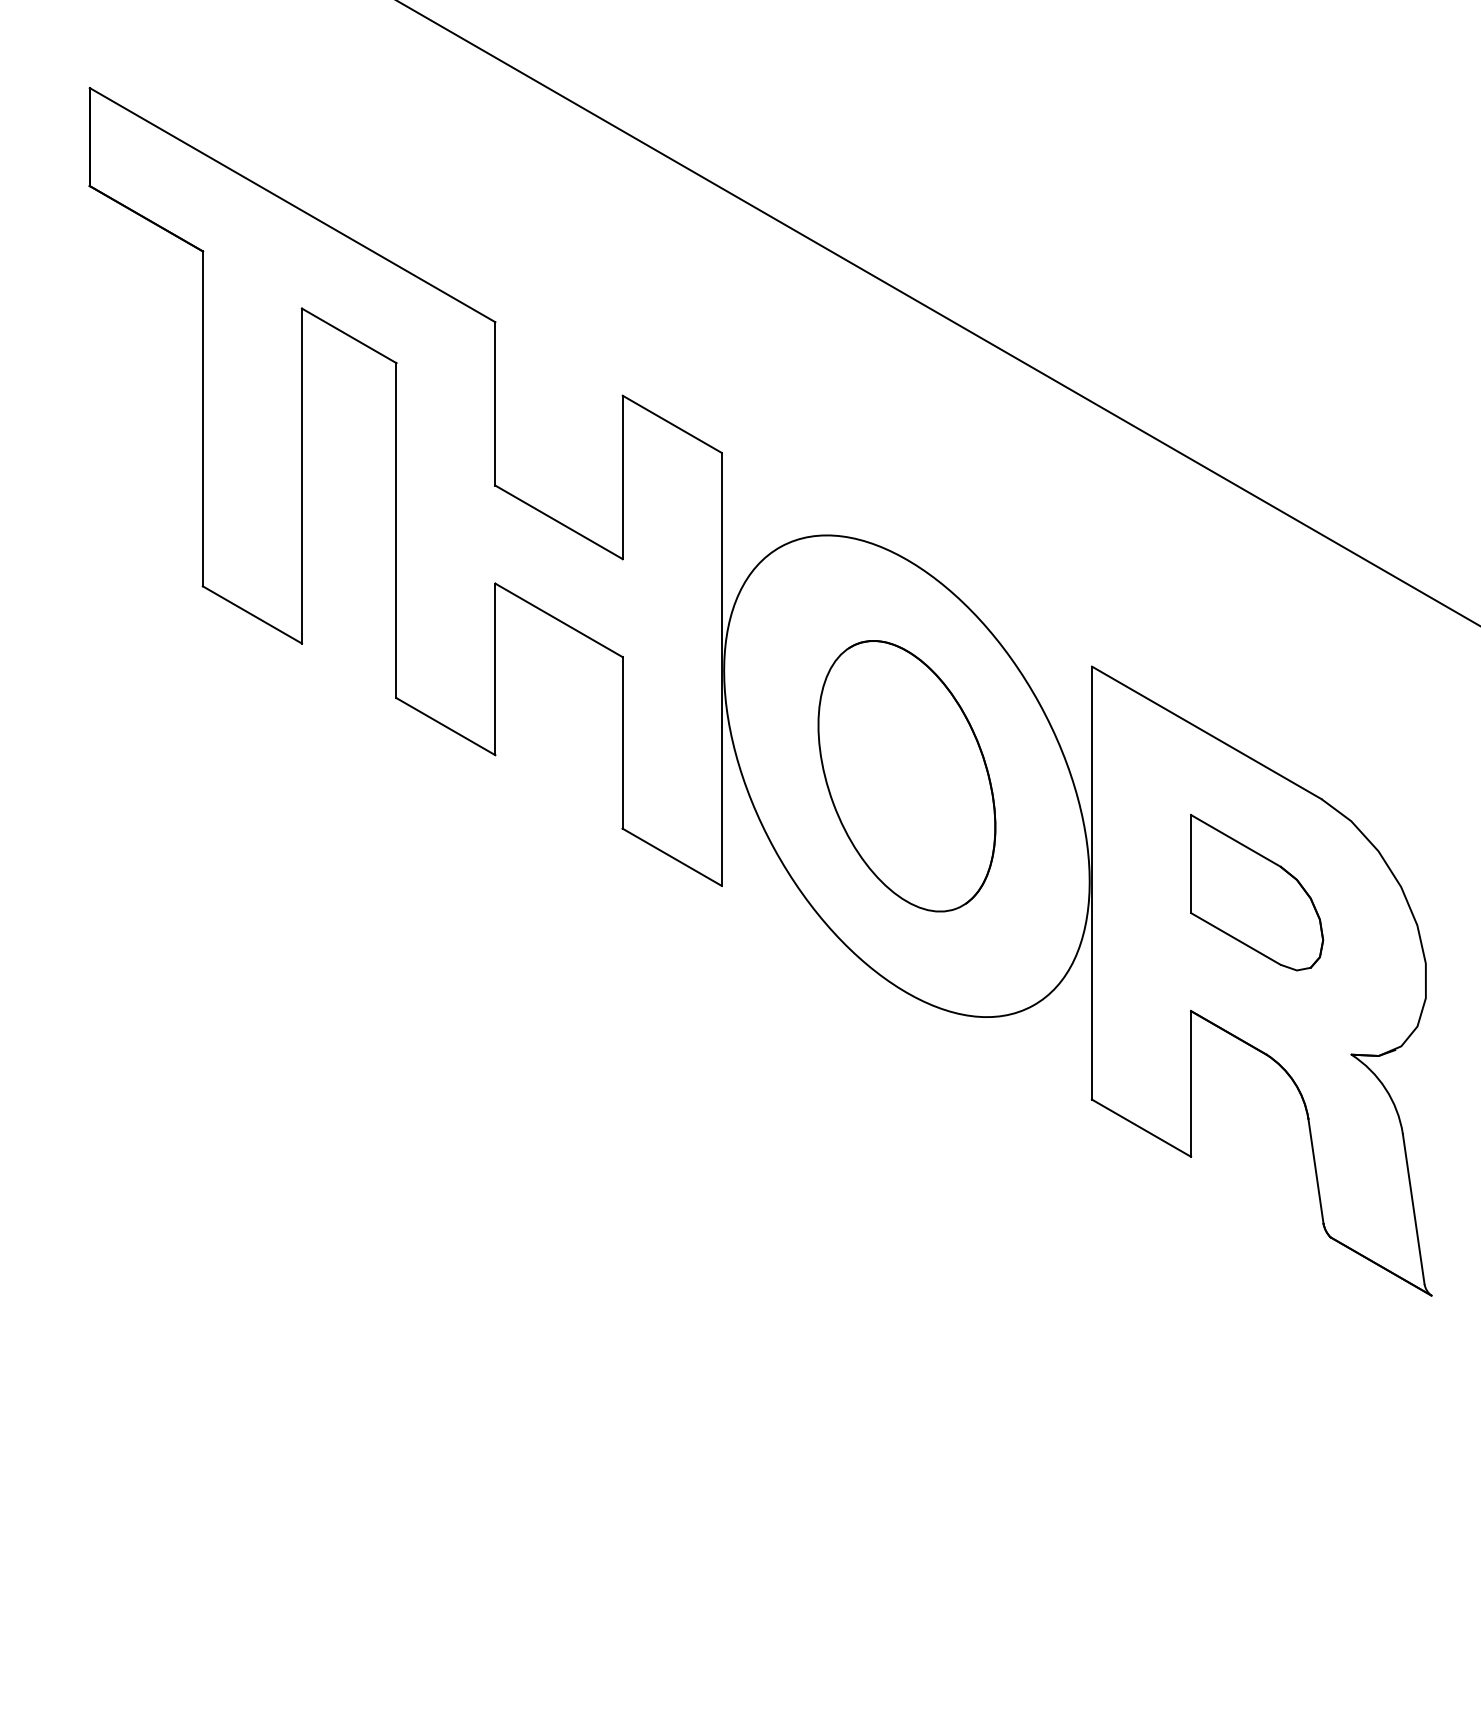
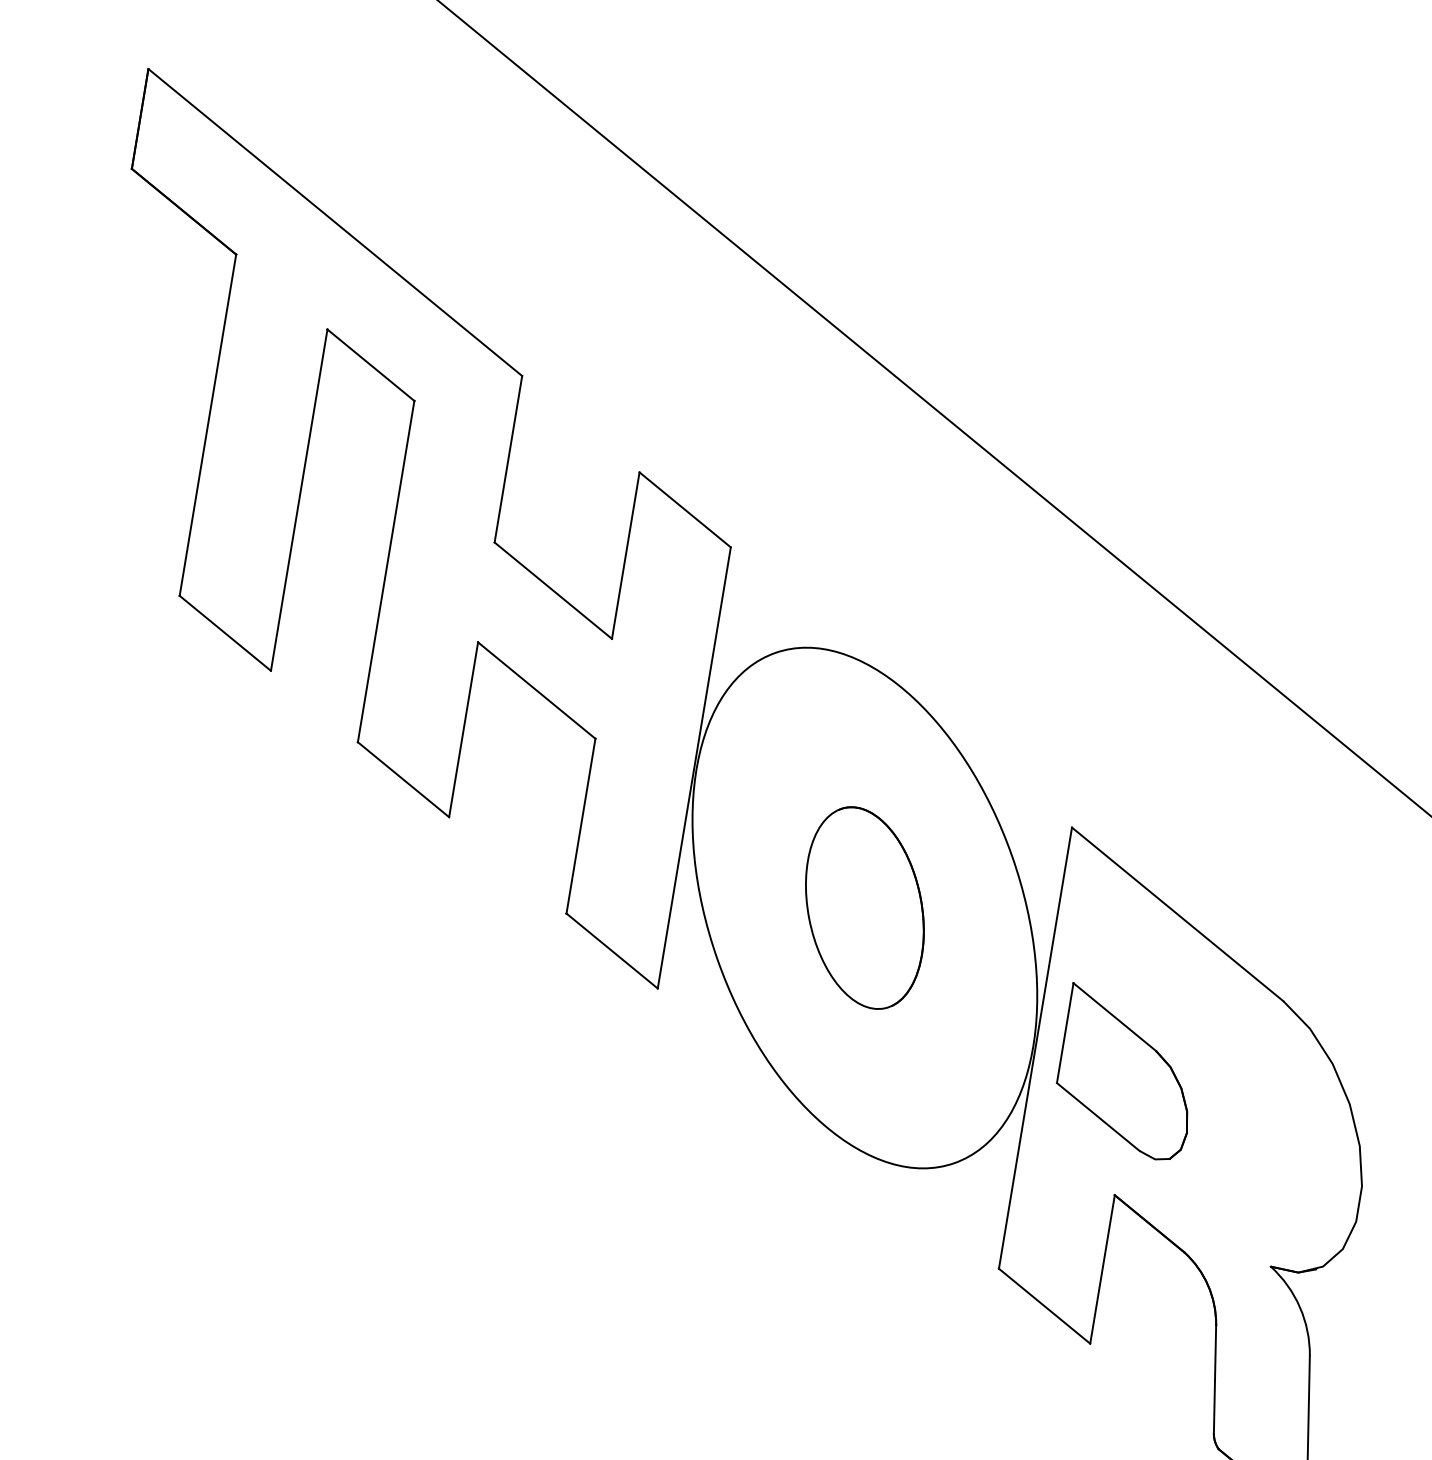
part: (906, 776) -> (864, 908), size x0.7
part: (1257, 892) -> (1128, 1073), moved

